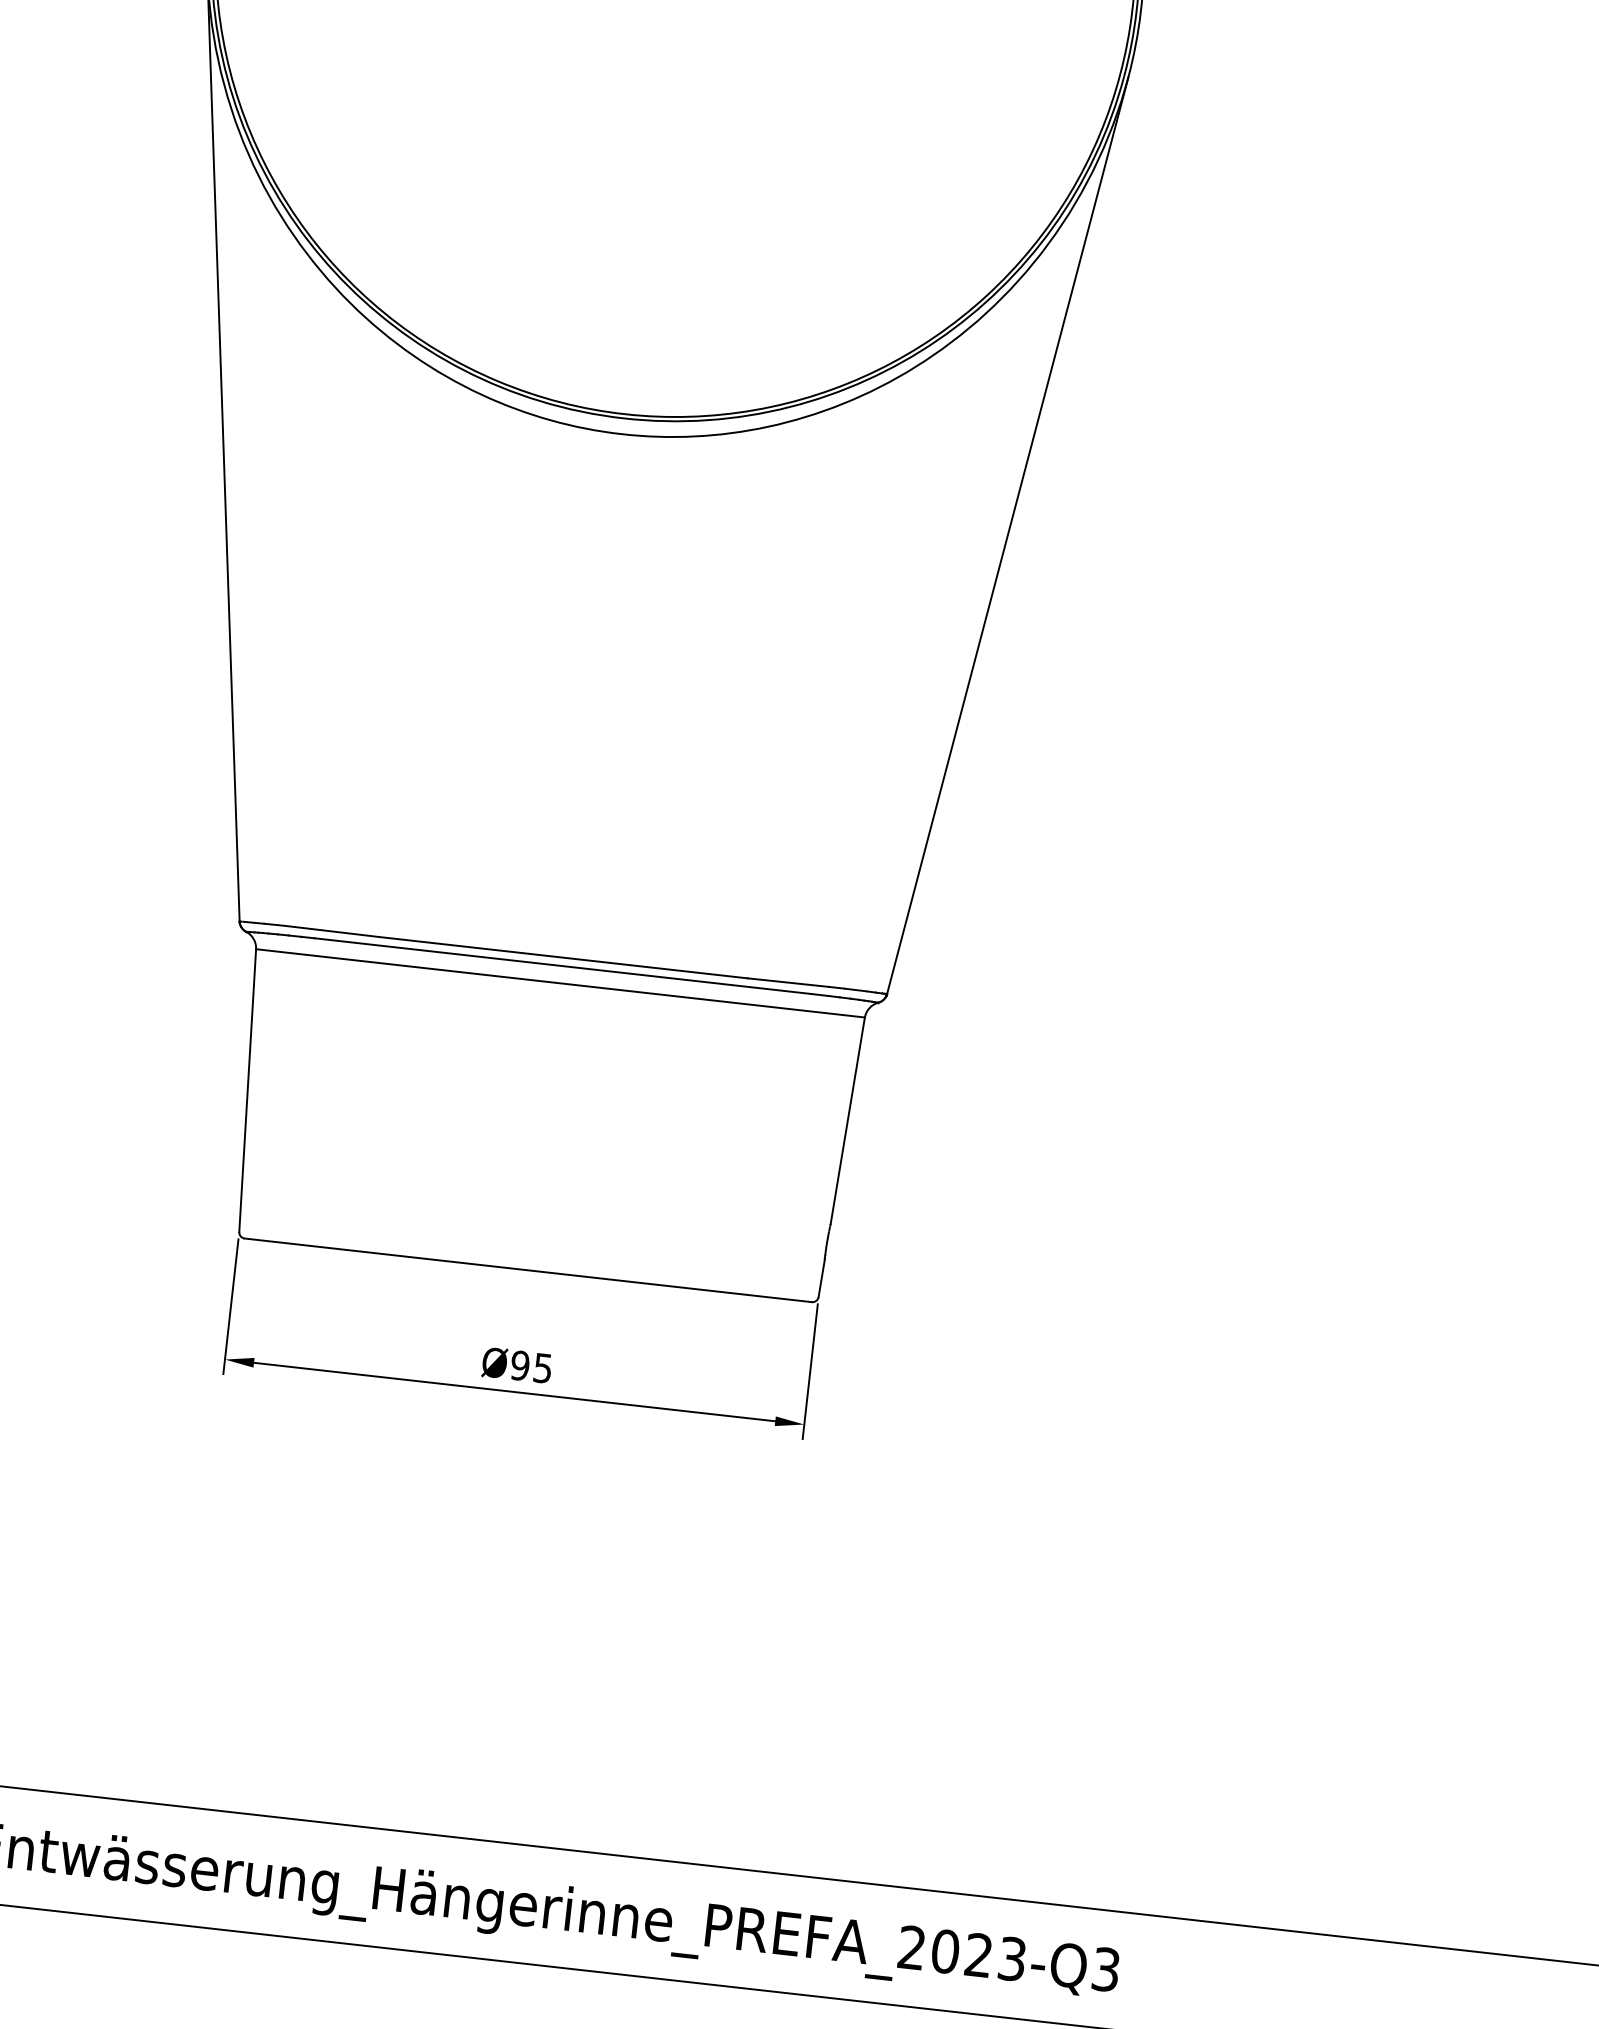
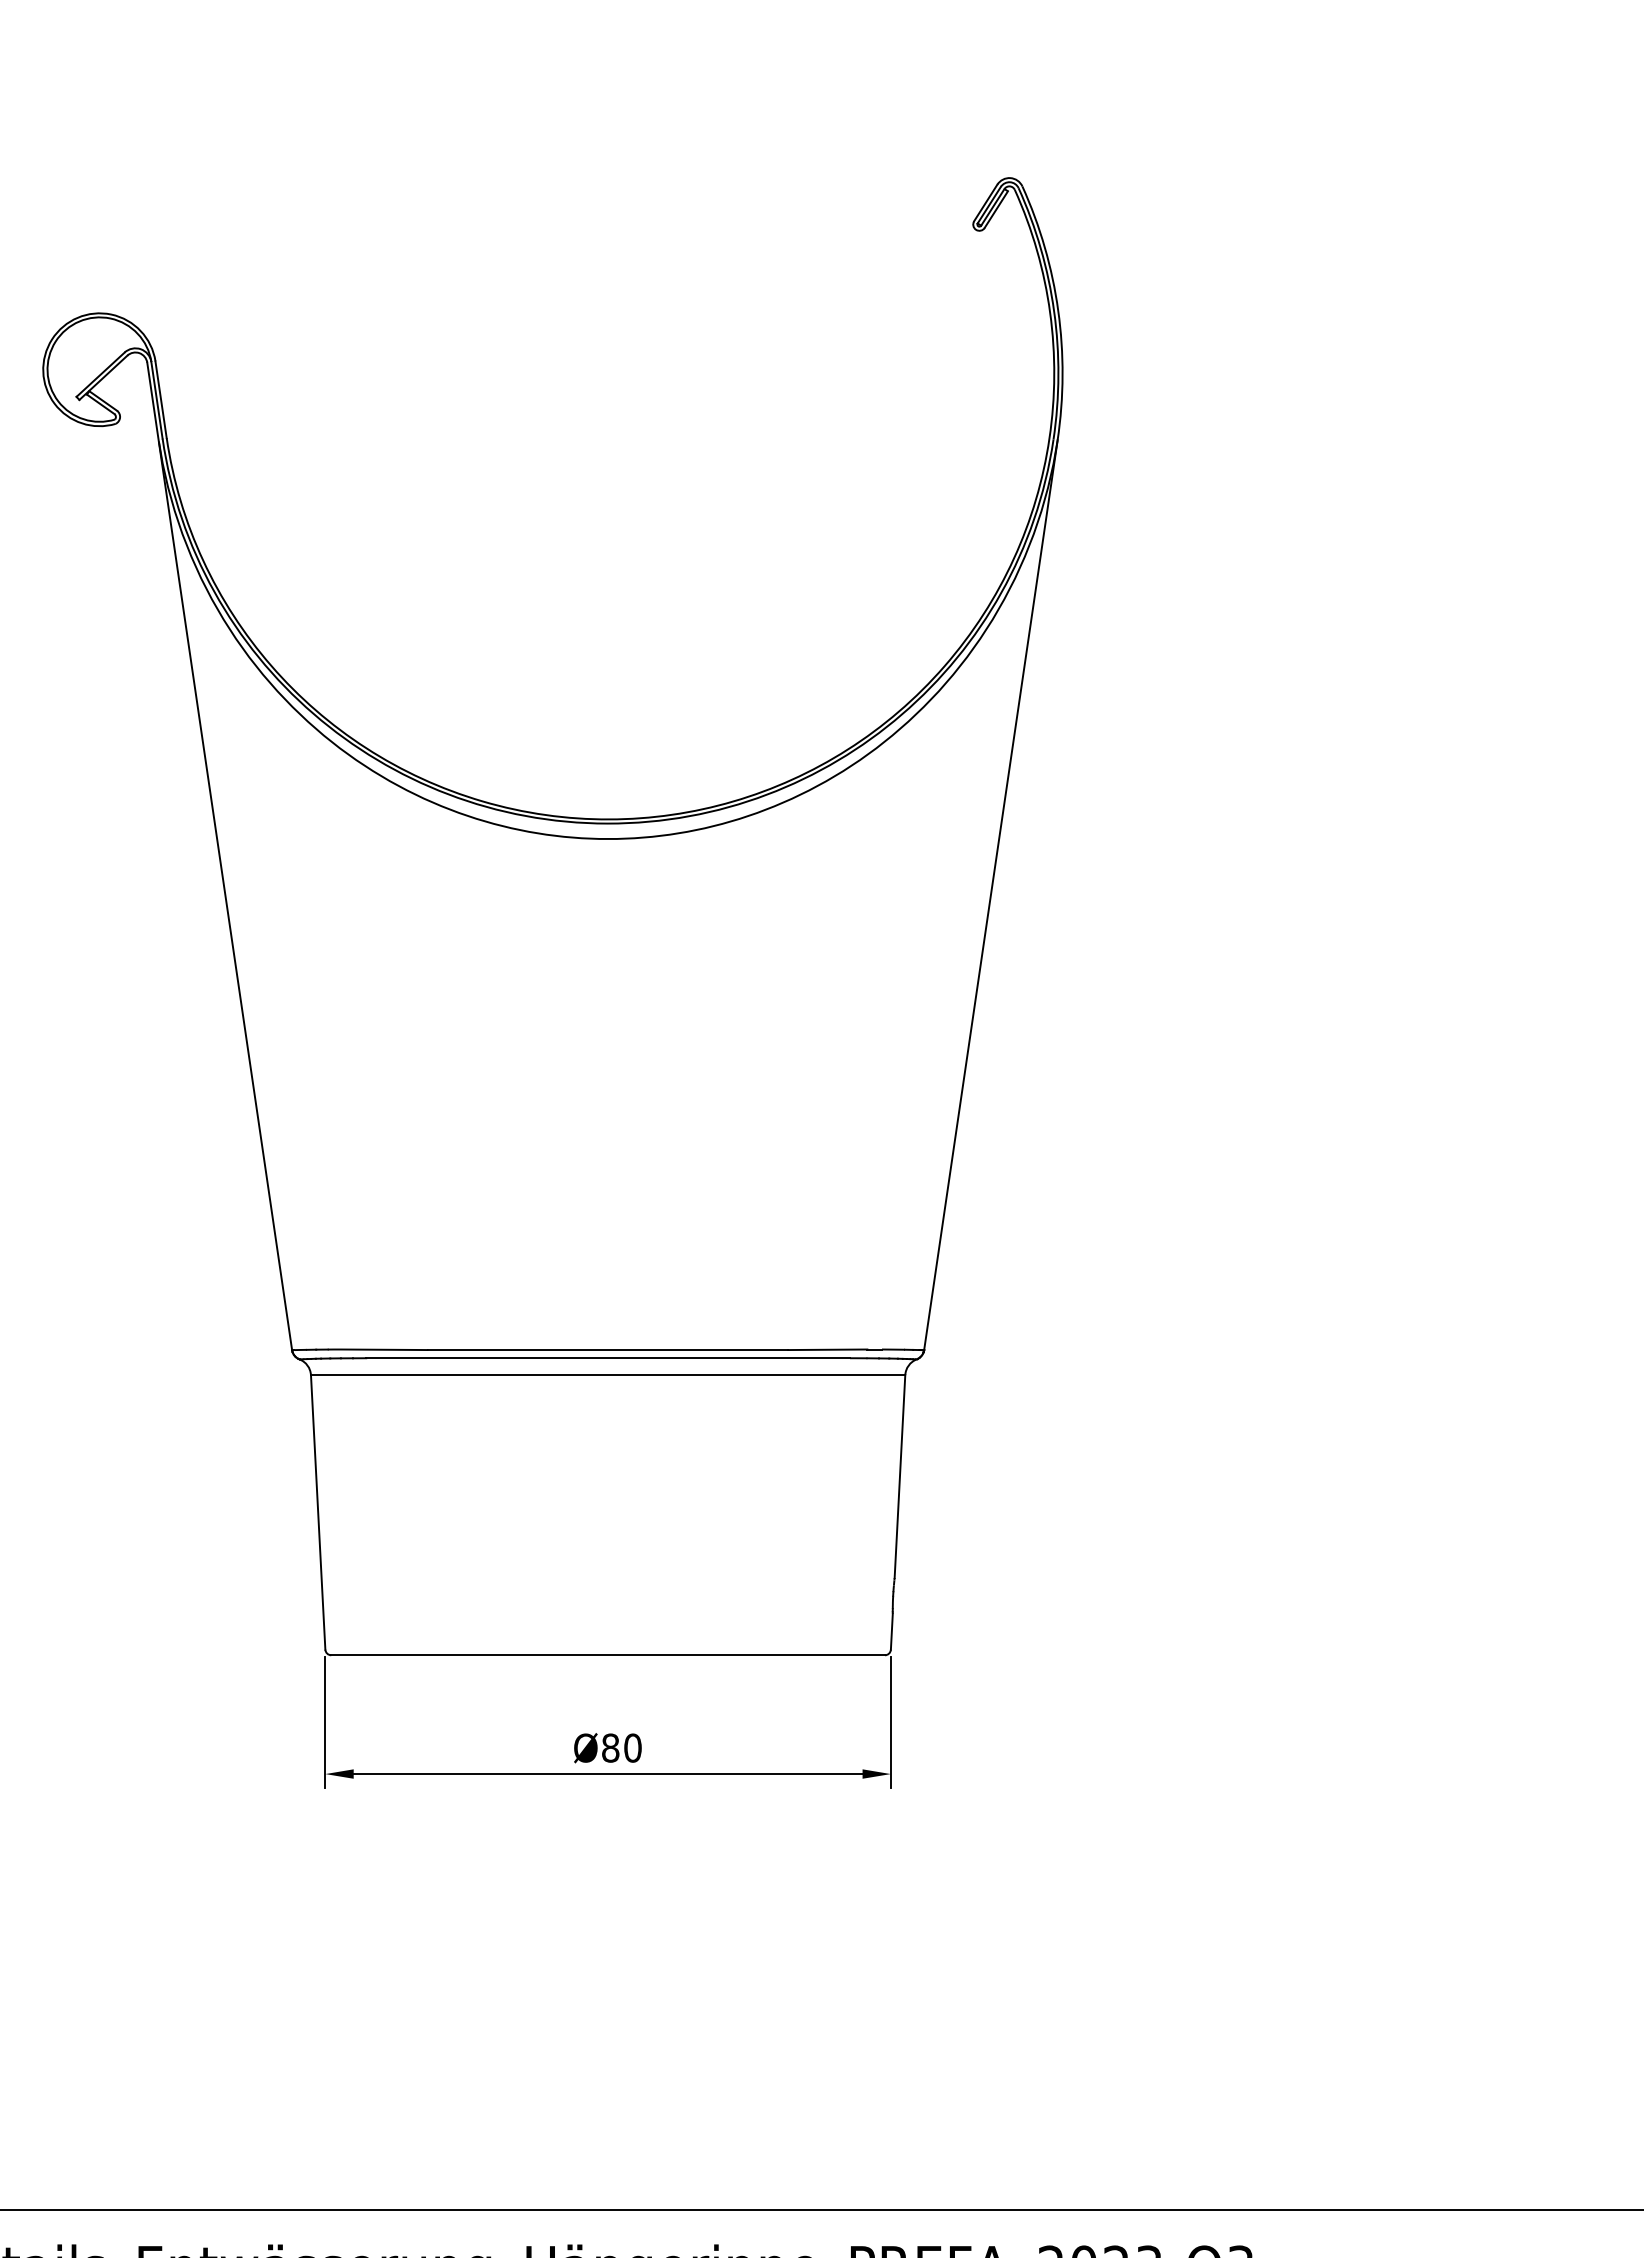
text: (531, 1366) -> (621, 1747), Ø95 -> Ø80

